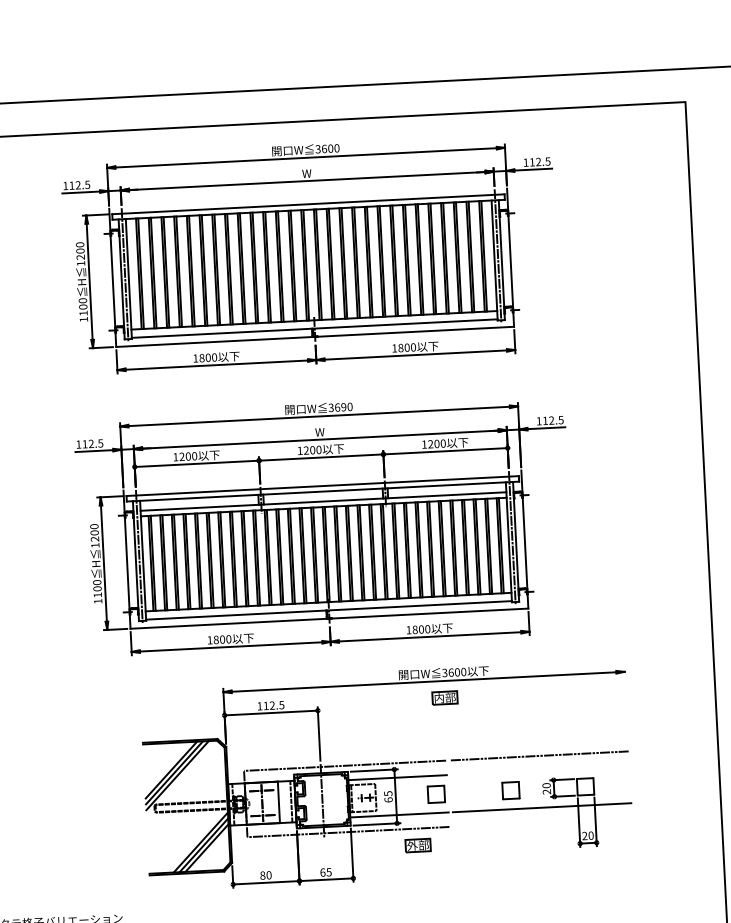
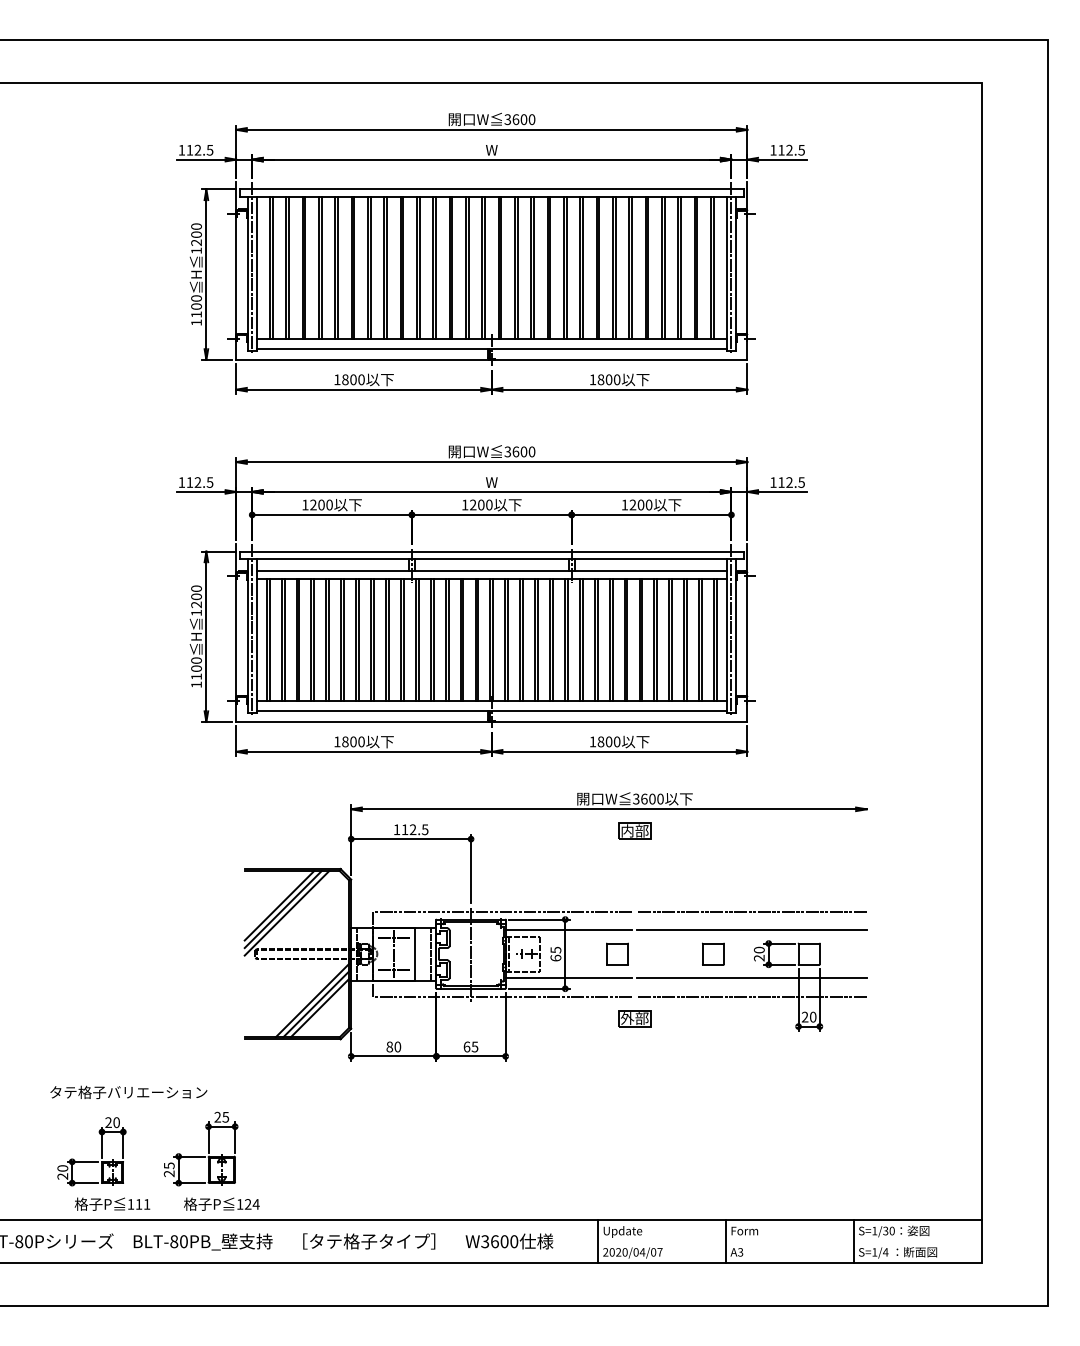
text: (343, 406) -> (523, 451), 3690 -> 3600
line: (539, 770) -> (751, 930), added
line: (542, 822) -> (751, 996), added
part: (417, 845) -> (634, 1018), moved

